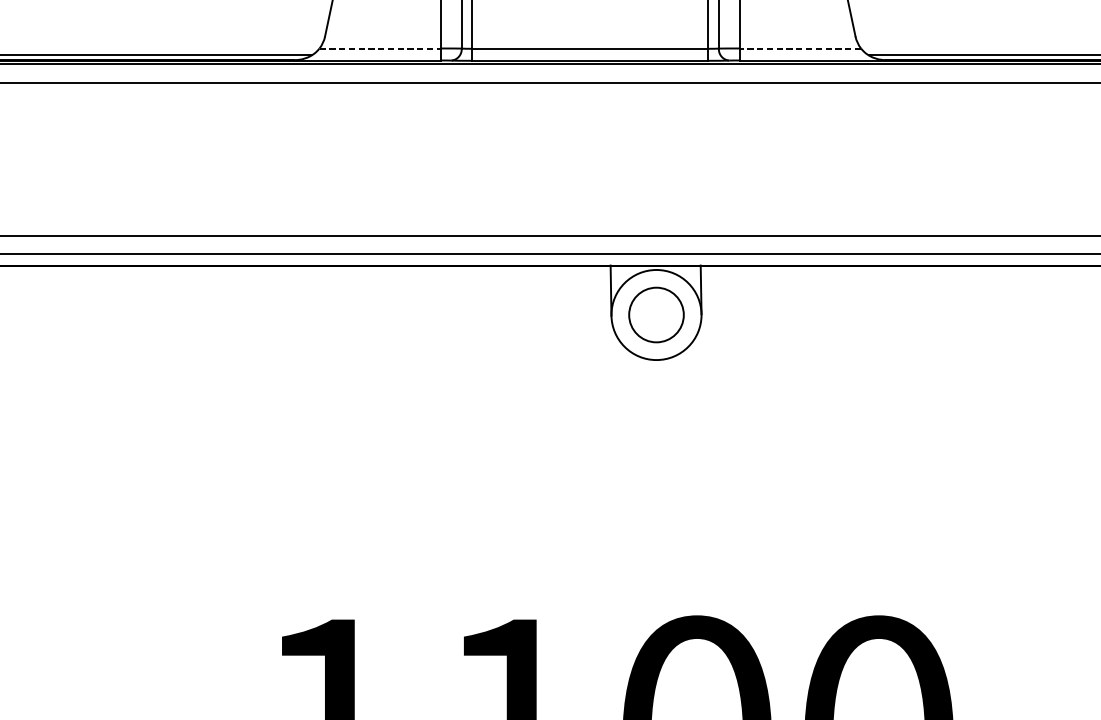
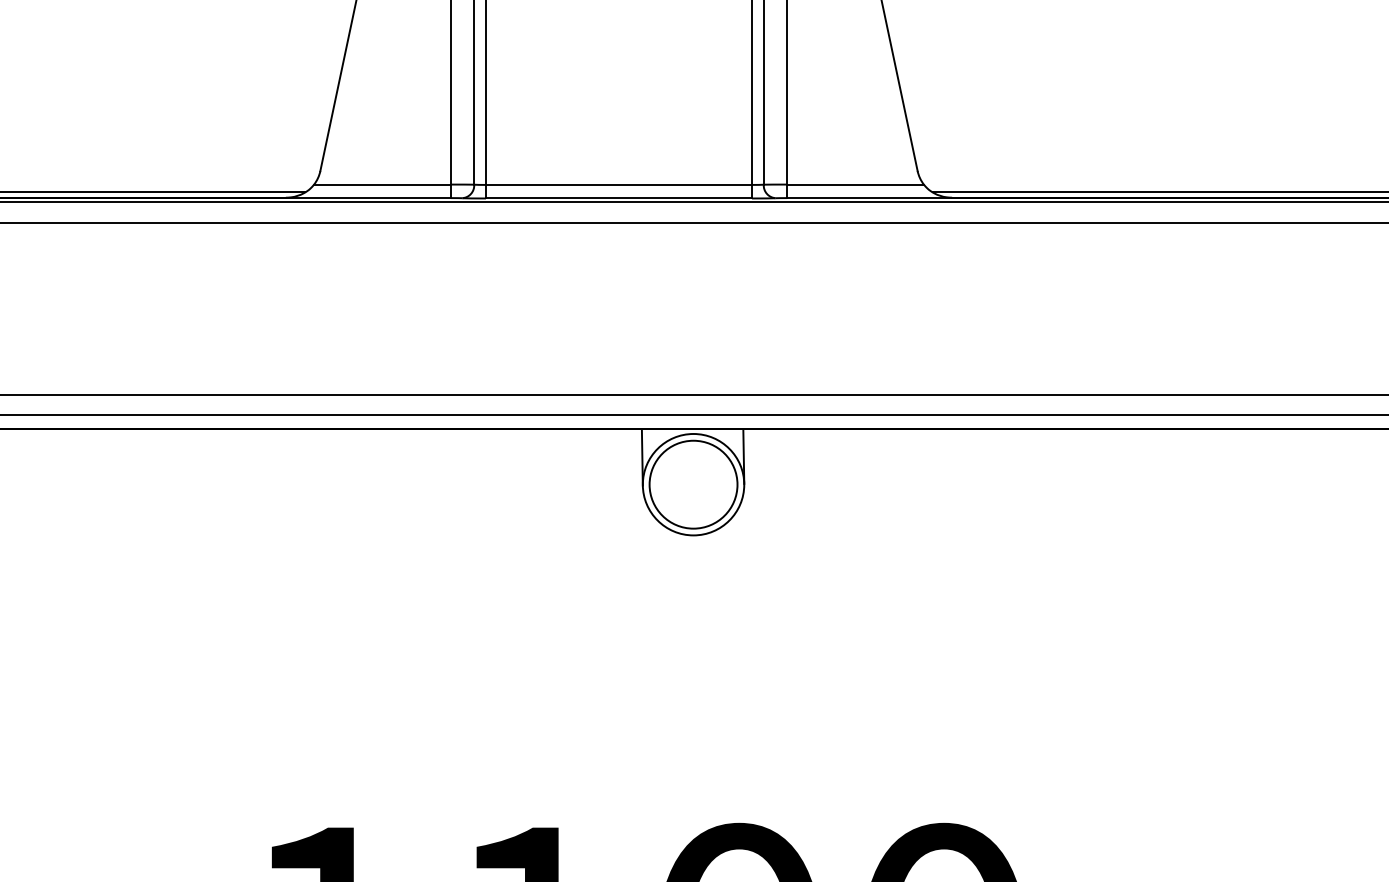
line: (380, 48) -> (382, 184), dashed -> solid
line: (800, 48) -> (855, 184), dashed -> solid
circle: (656, 314) -> (693, 484), size x1.43

